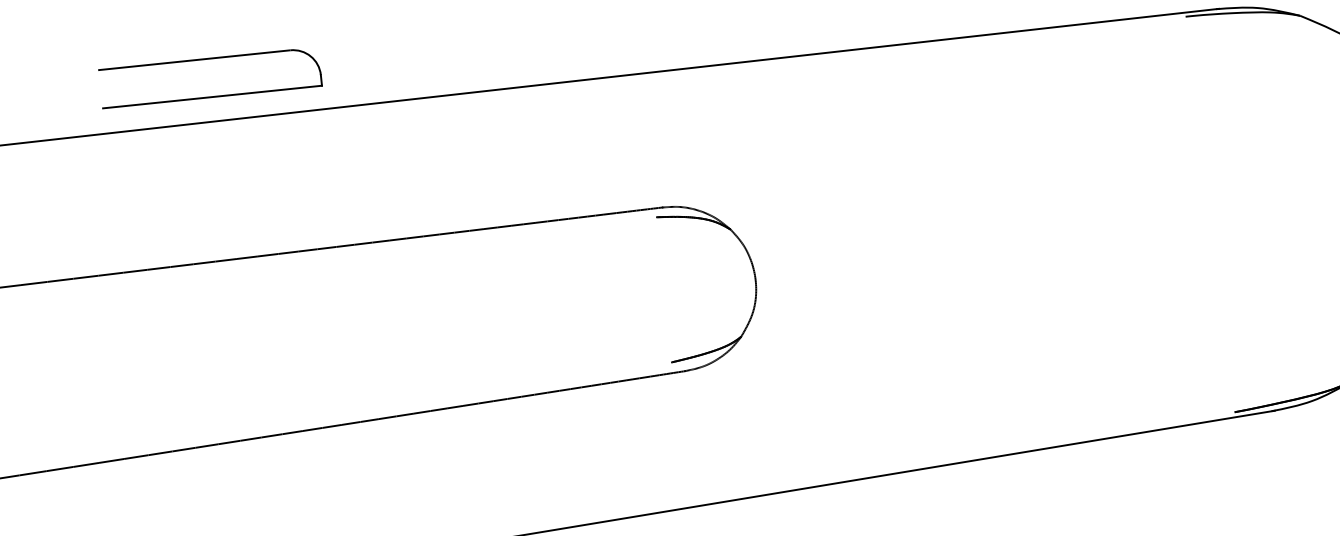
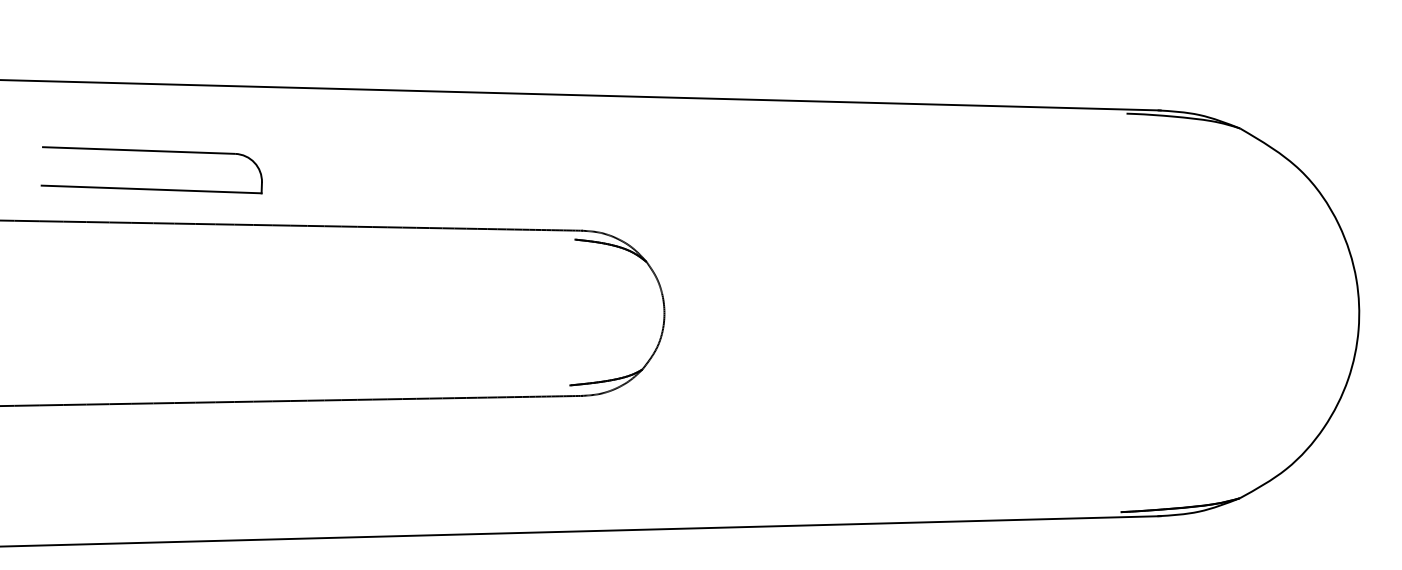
part: (212, 96) -> (151, 188), moved

